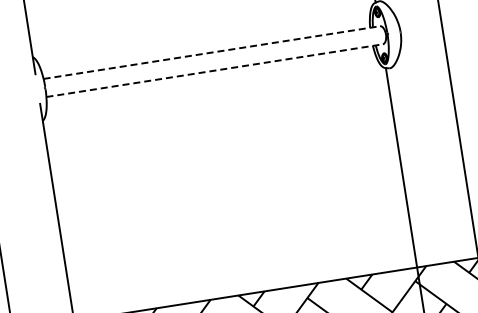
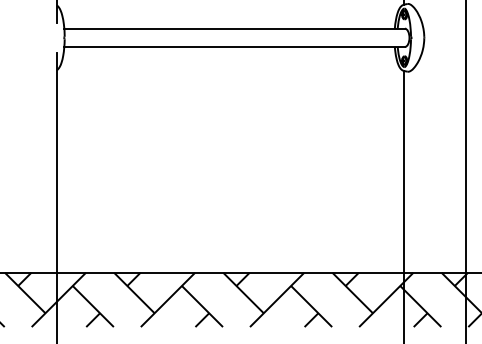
line: (212, 52) -> (235, 28), dashed -> solid
line: (215, 71) -> (235, 47), dashed -> solid

